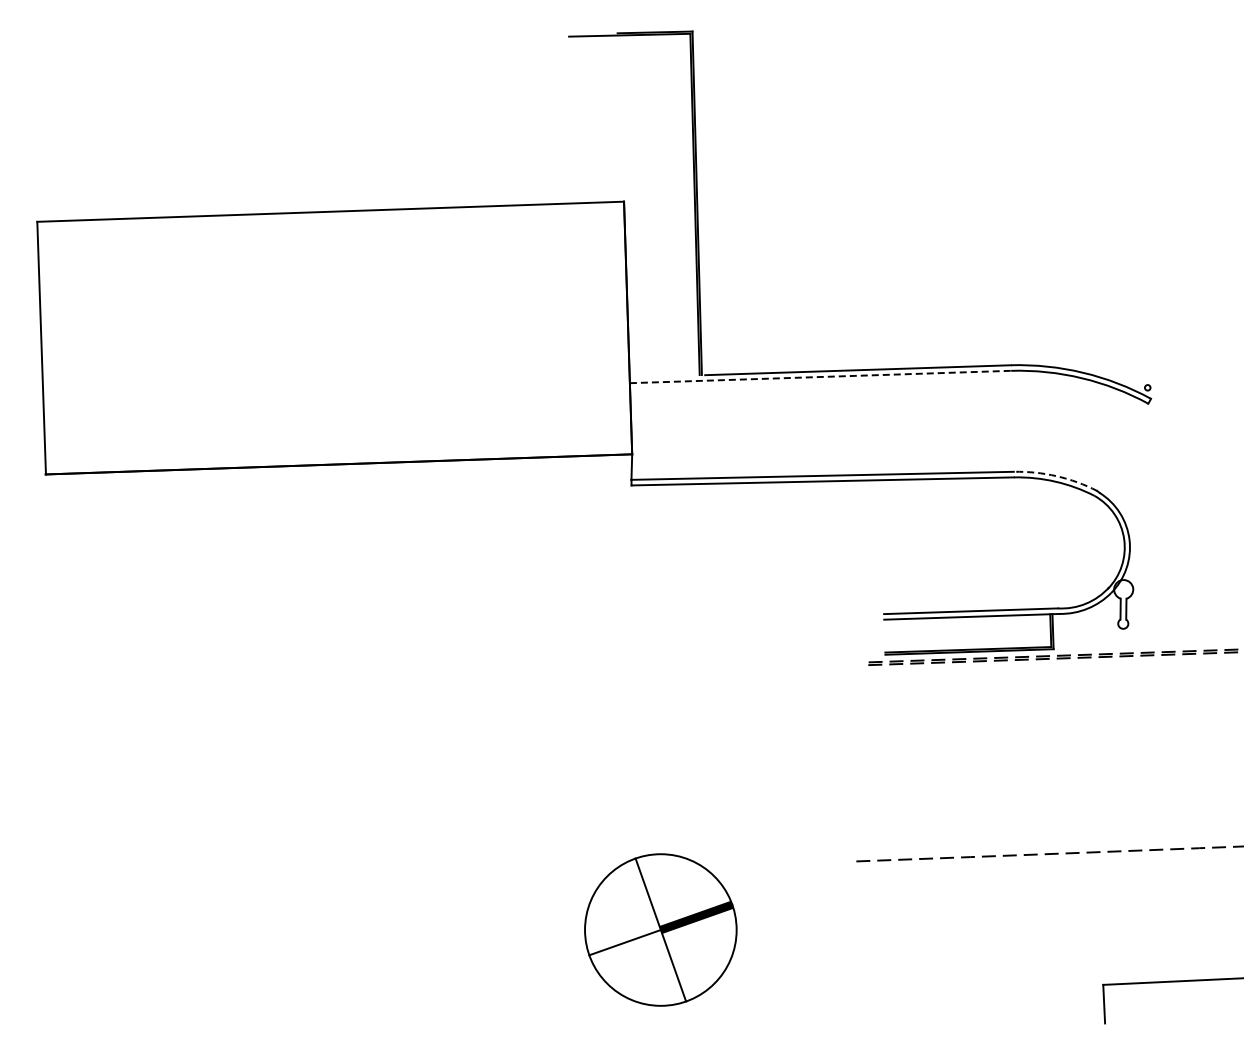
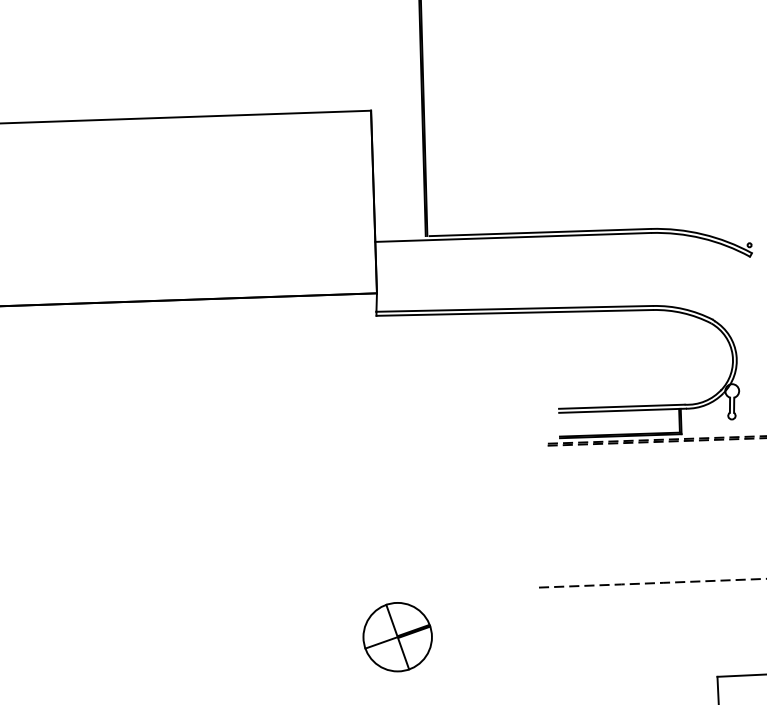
line: (820, 377) -> (513, 237), dashed -> solid
arc: (1056, 476) -> (683, 309), dashed -> solid
part: (660, 929) -> (397, 636), size x0.62

